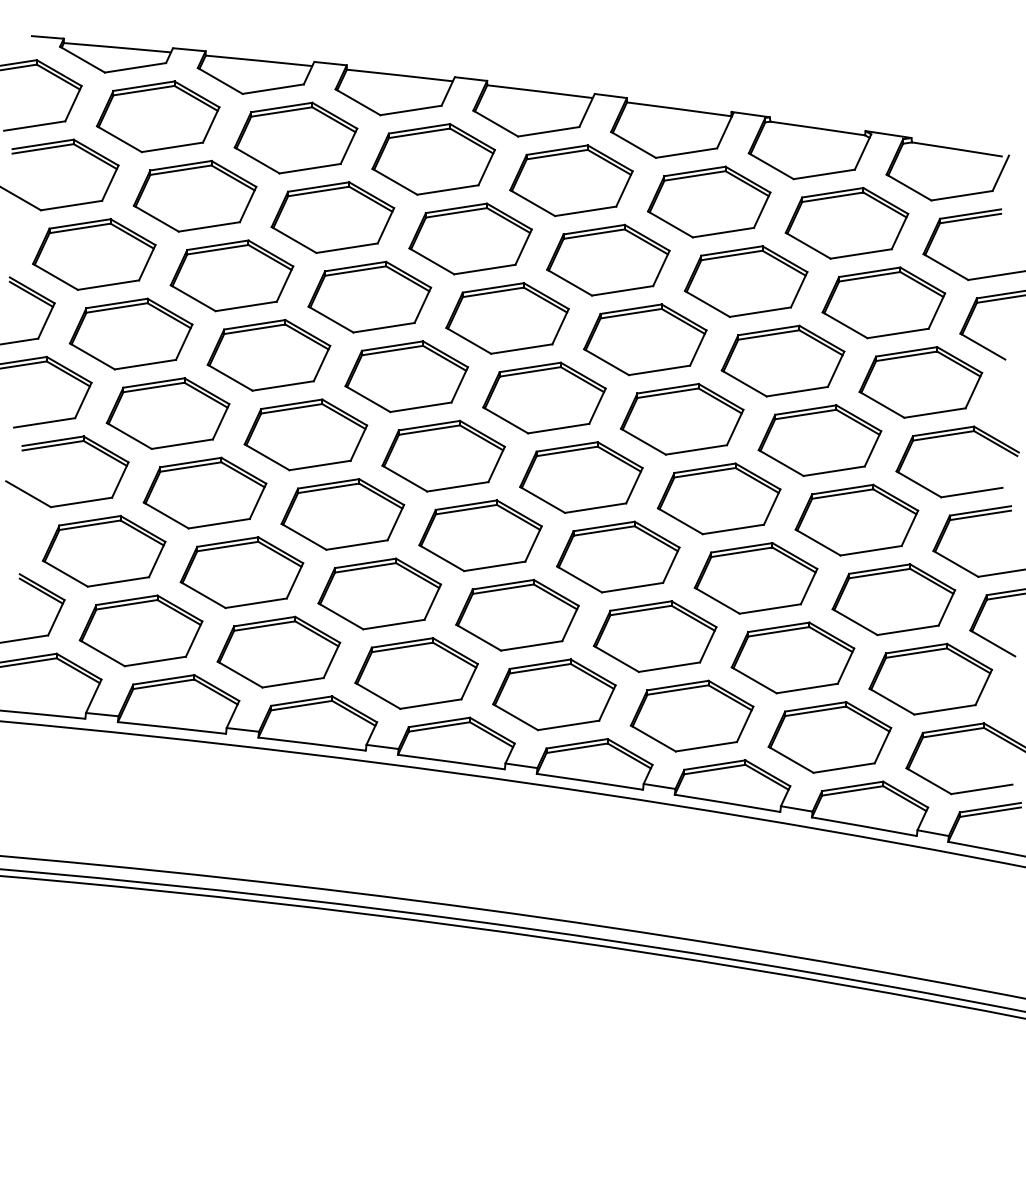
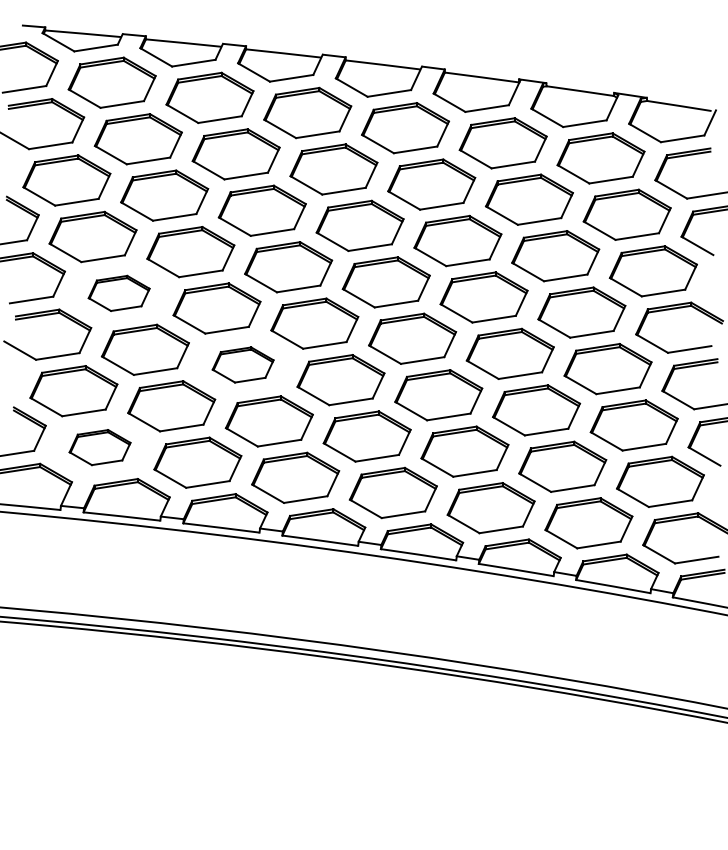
part: (167, 413) -> (118, 293), size x0.7
part: (341, 513) -> (242, 364), size x0.7
part: (140, 630) -> (99, 447), size x0.7

